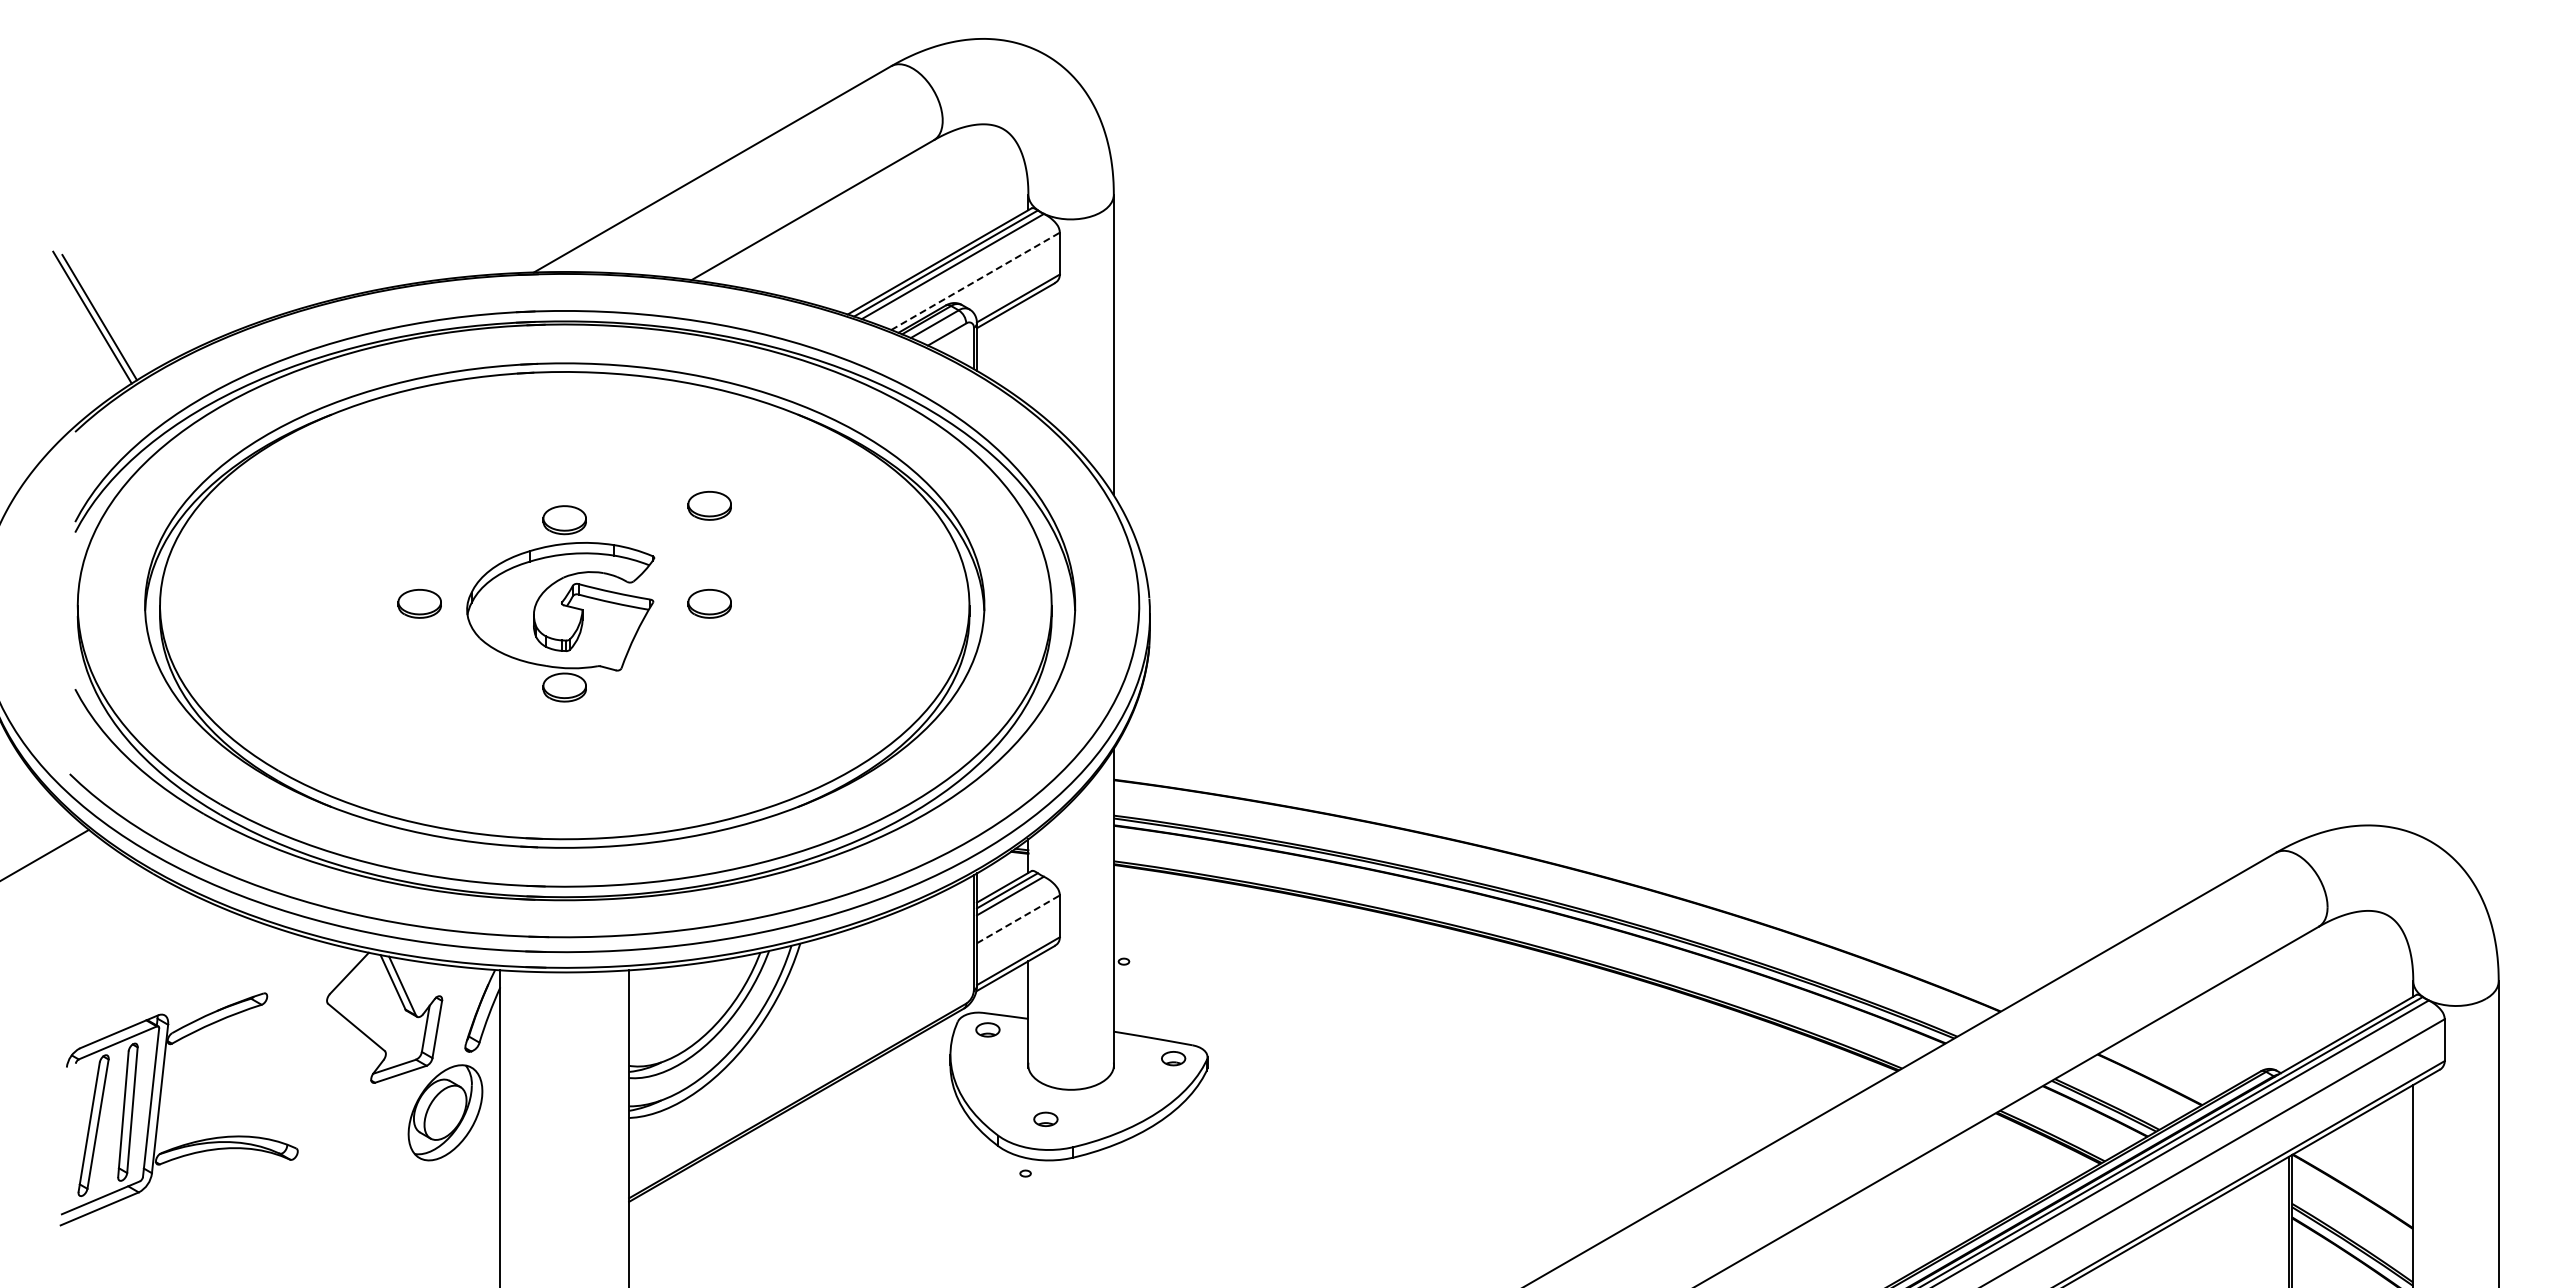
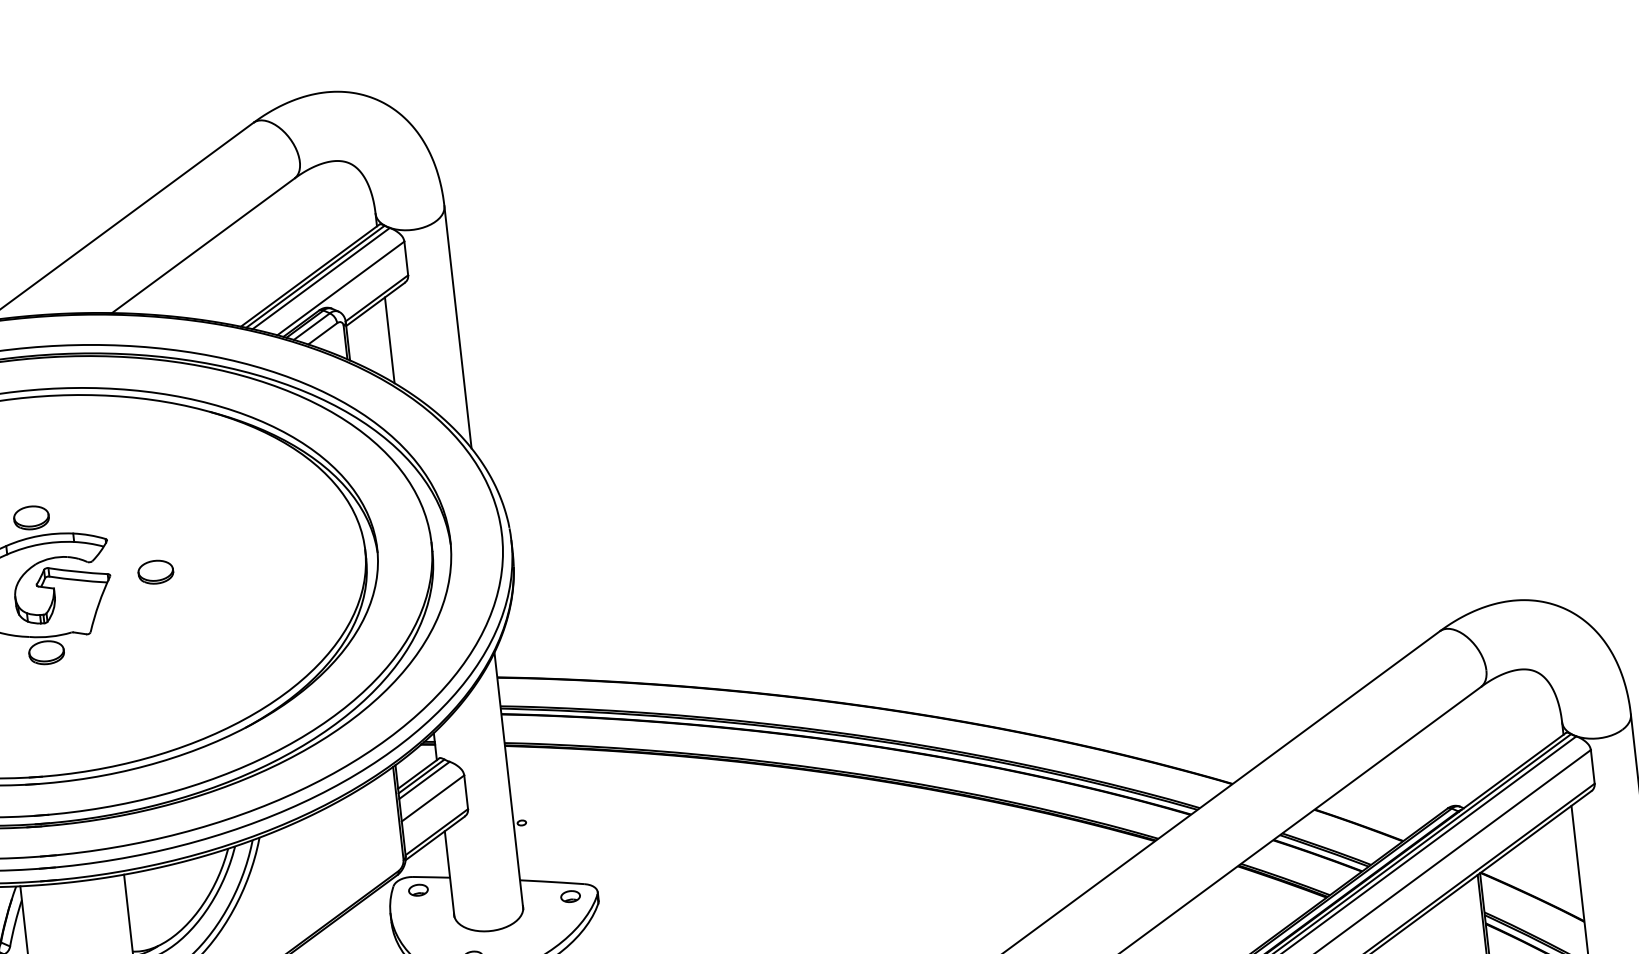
line: (976, 281) -> (341, 288), dashed -> solid
line: (1028, 351) -> (389, 340), added
part: (709, 505) -> (146, 493), removed
line: (1018, 919) -> (433, 798), dashed -> solid

